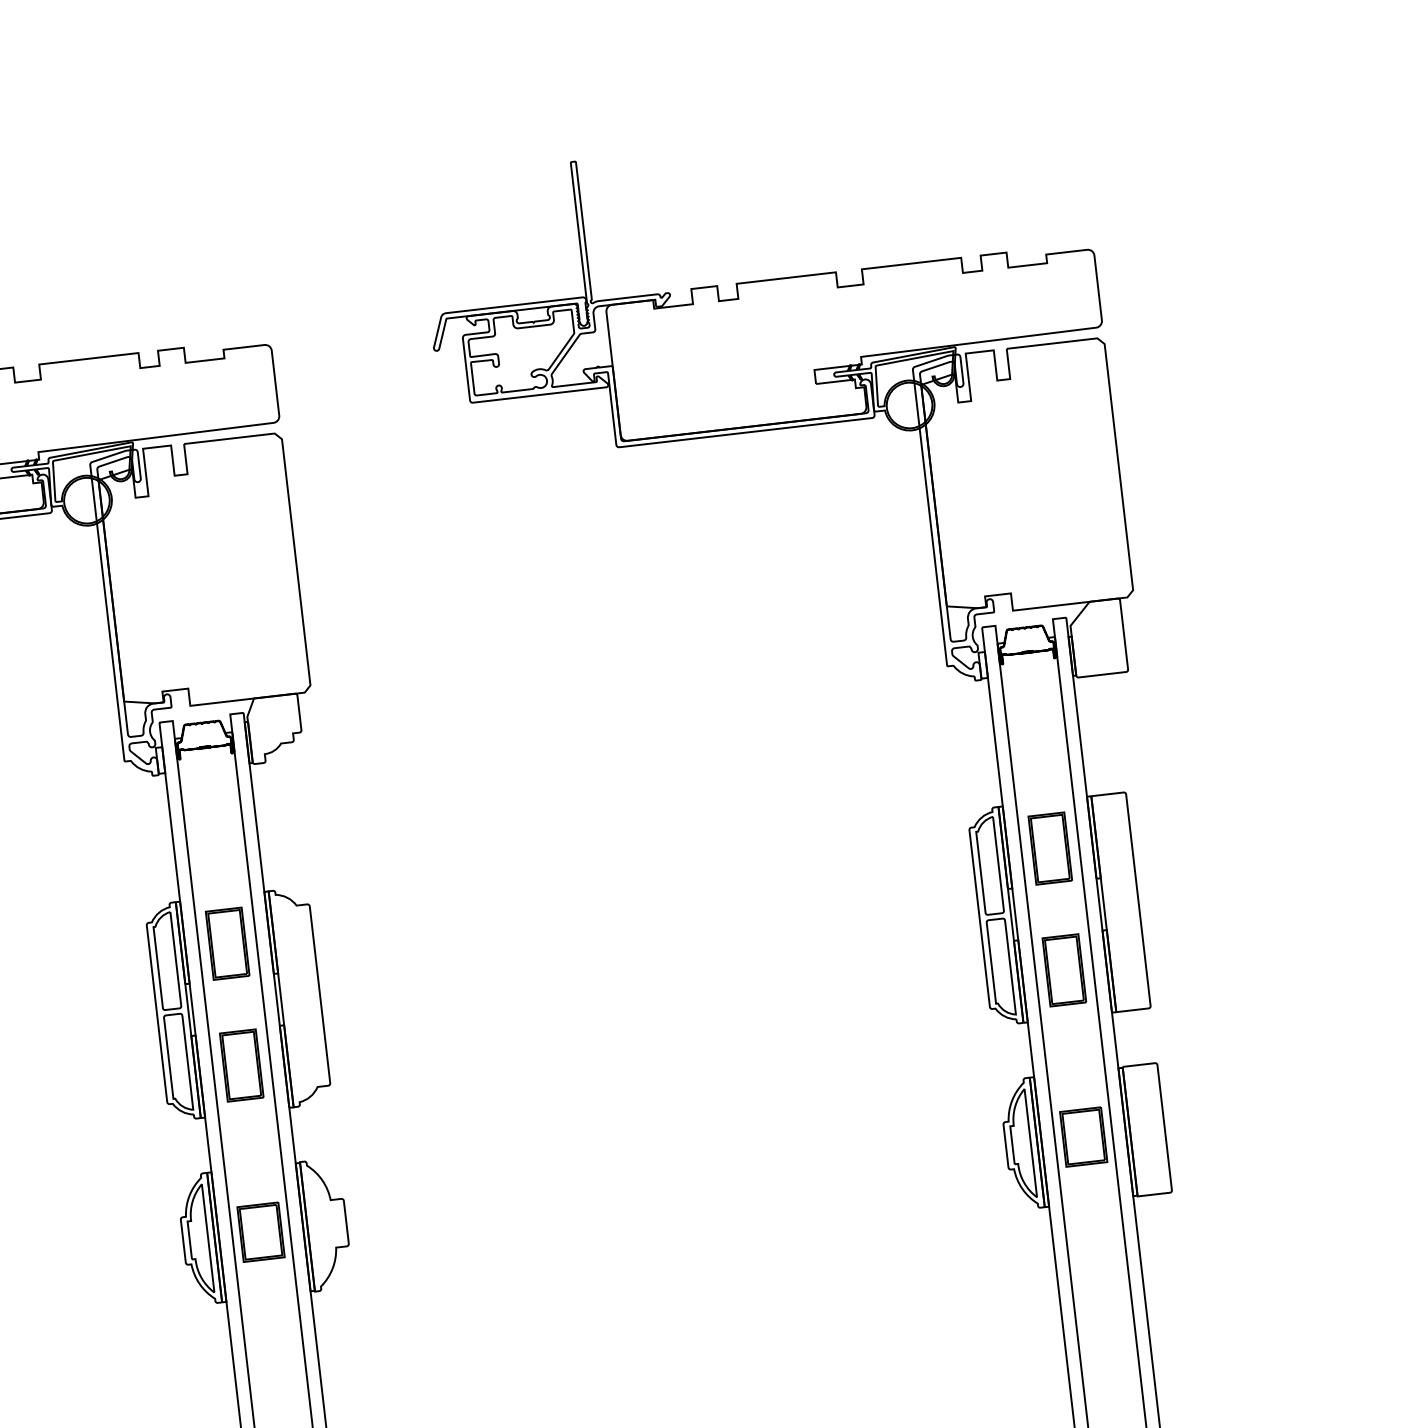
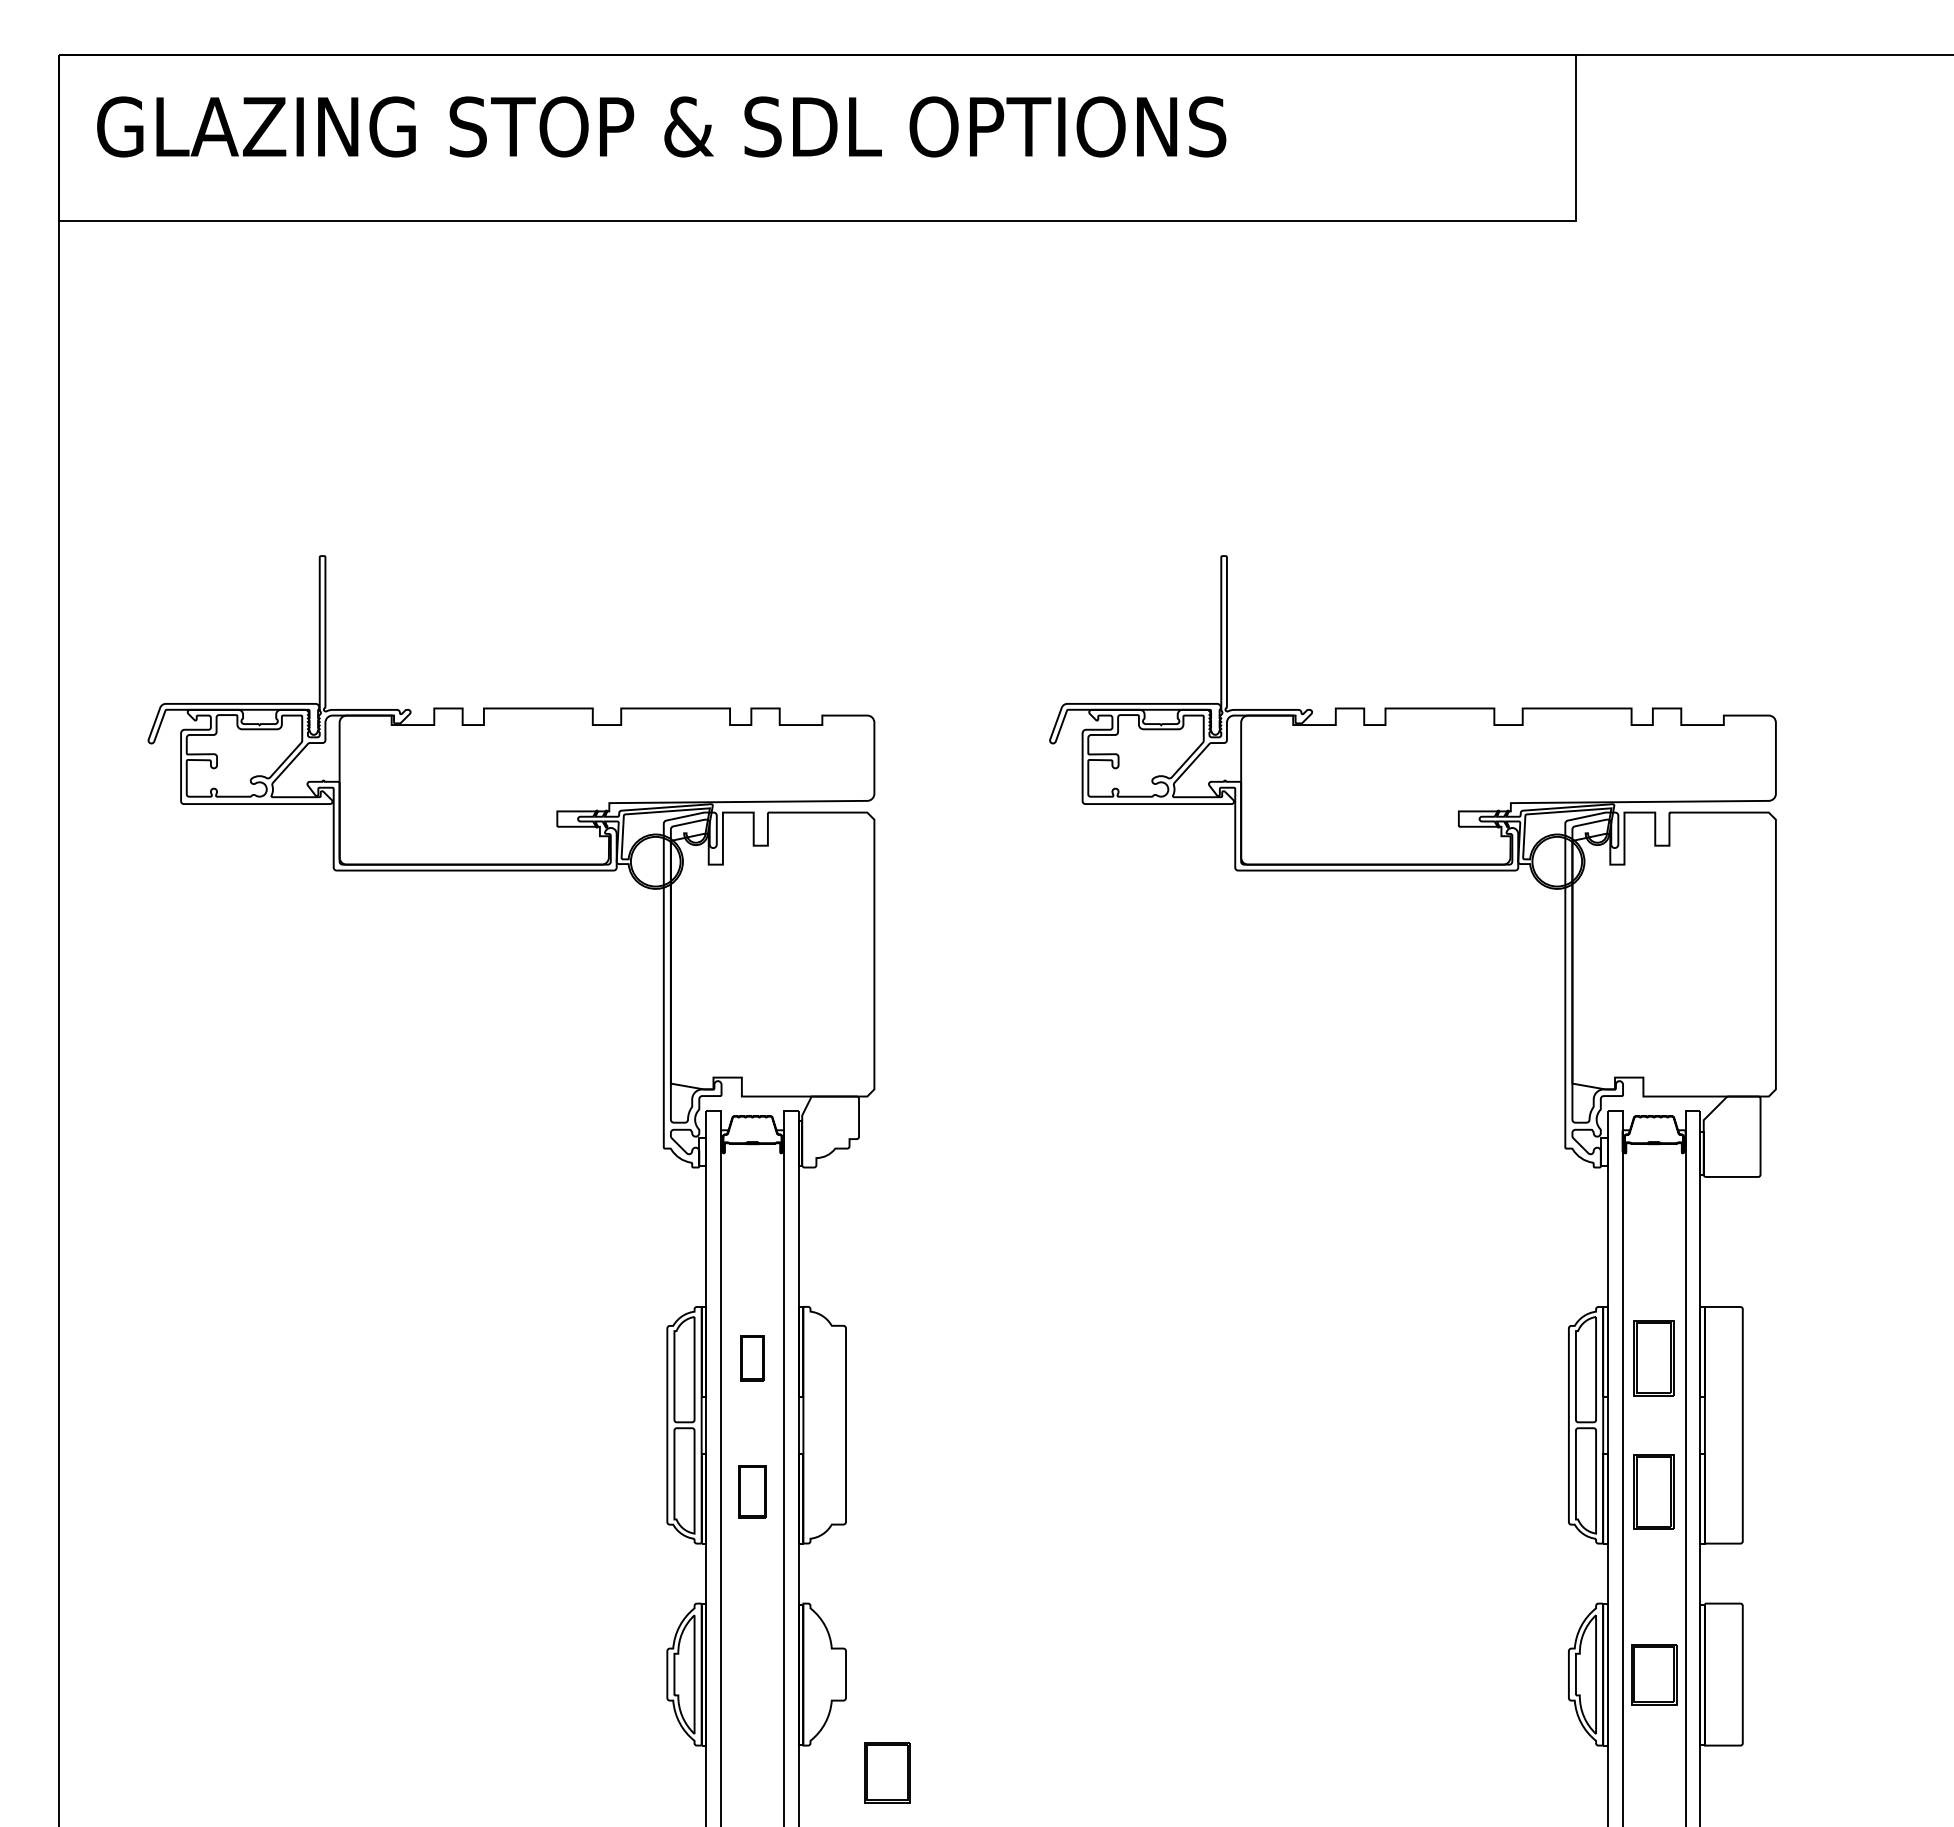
part: (227, 943) -> (752, 1358), size x0.6
part: (241, 1065) -> (752, 1491), size x0.7
part: (261, 1232) -> (887, 1772), moved

